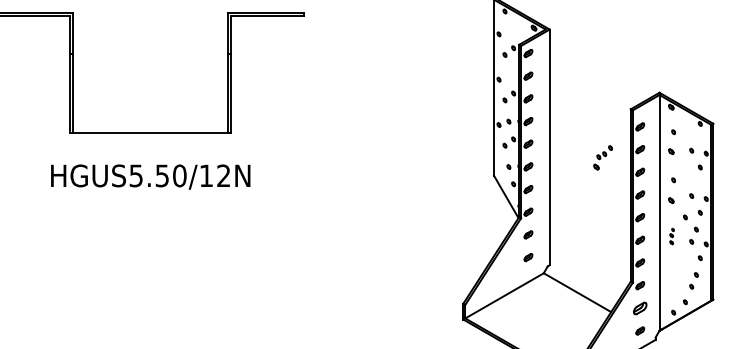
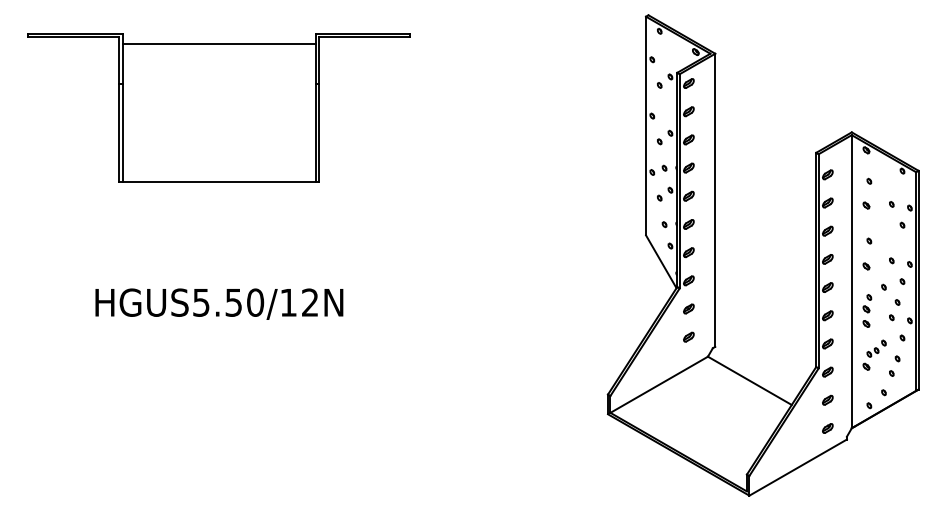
line: (150, 22) -> (218, 44), added
part: (602, 157) -> (874, 354), moved
text: (150, 176) -> (219, 303), moved
part: (672, 236) -> (867, 310), size x1.67
part: (639, 307) -> (827, 399), size x0.62

